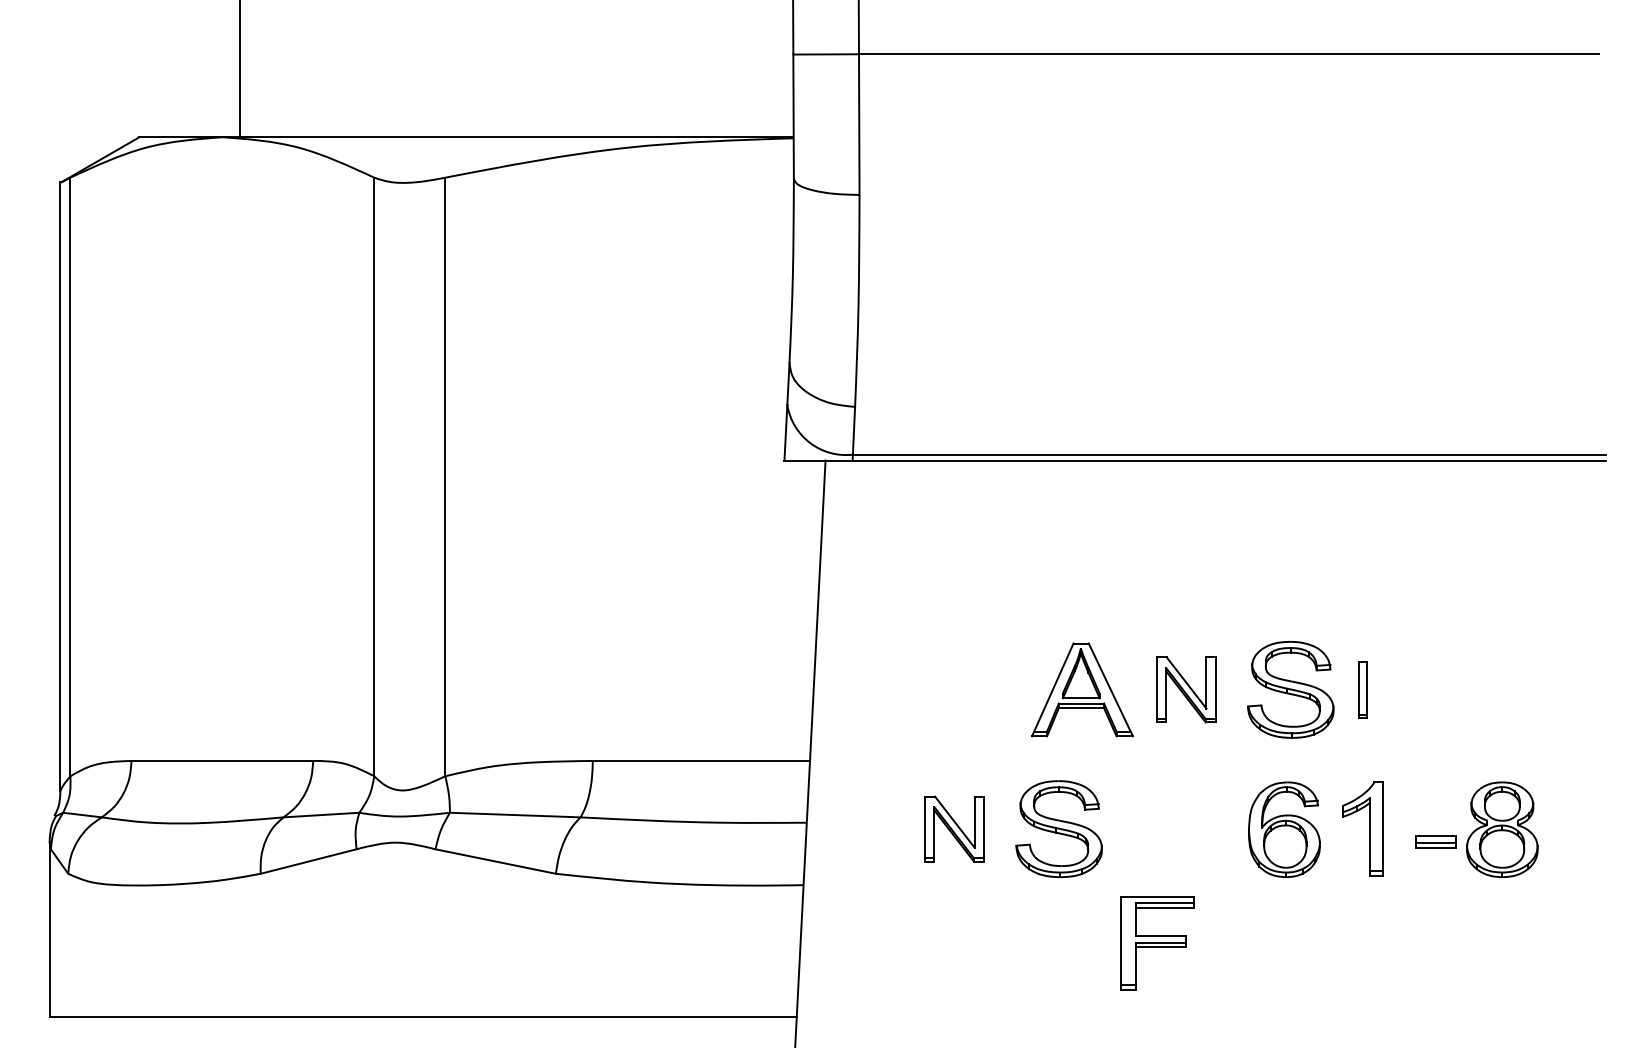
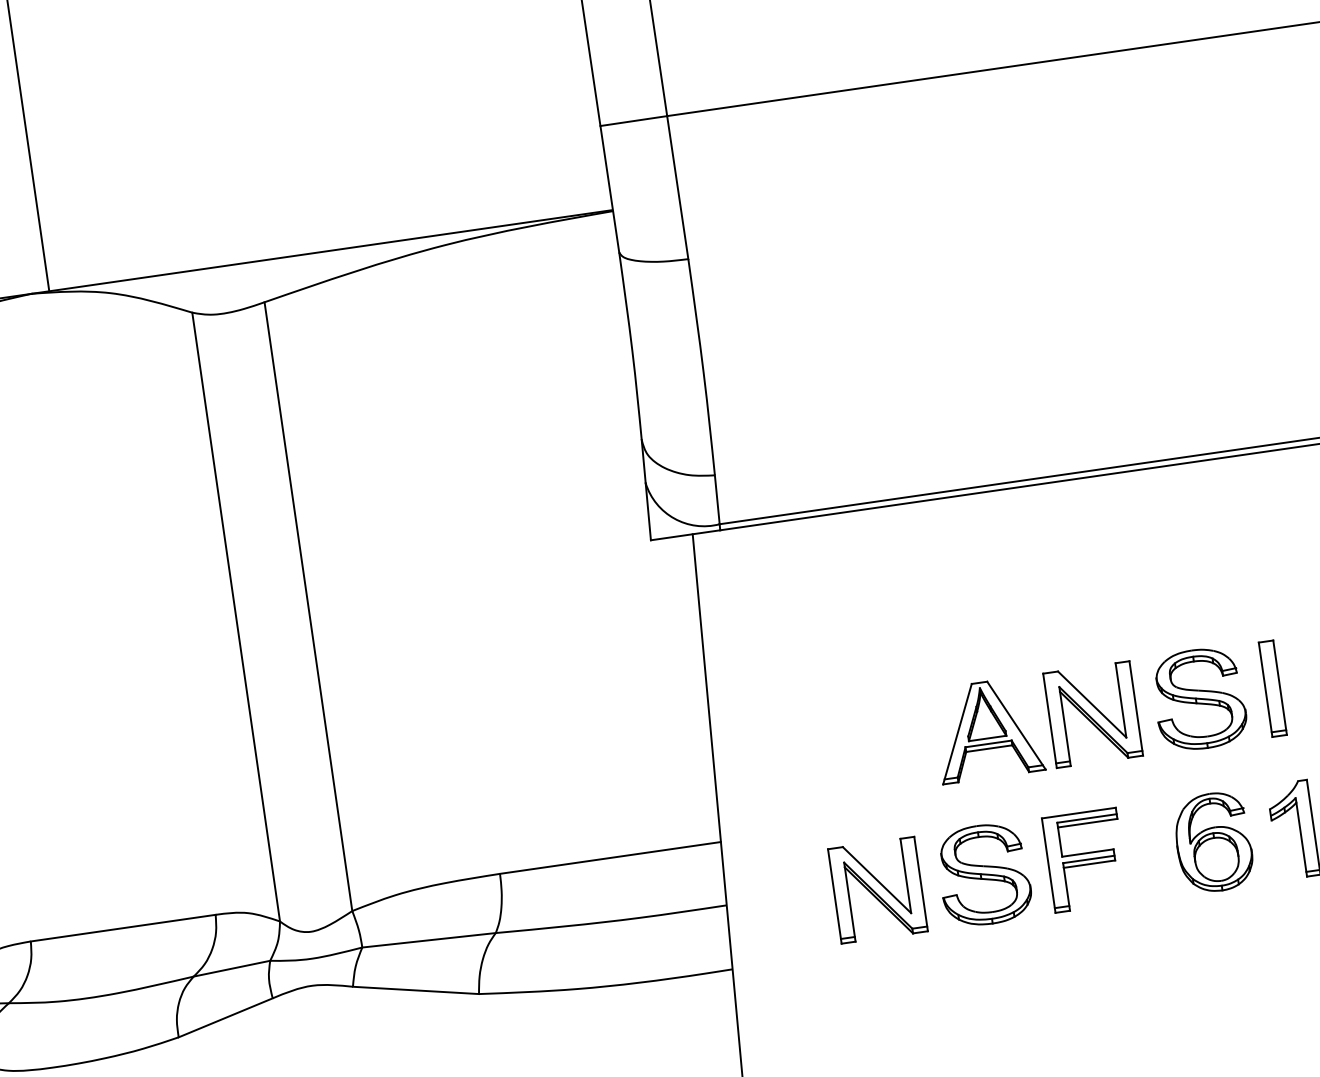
part: (1186, 689) -> (1093, 714), size x1.43
part: (1362, 689) -> (1272, 688), size x1.67
part: (954, 828) -> (877, 889), size x1.43
part: (1157, 943) -> (1085, 860), moved

